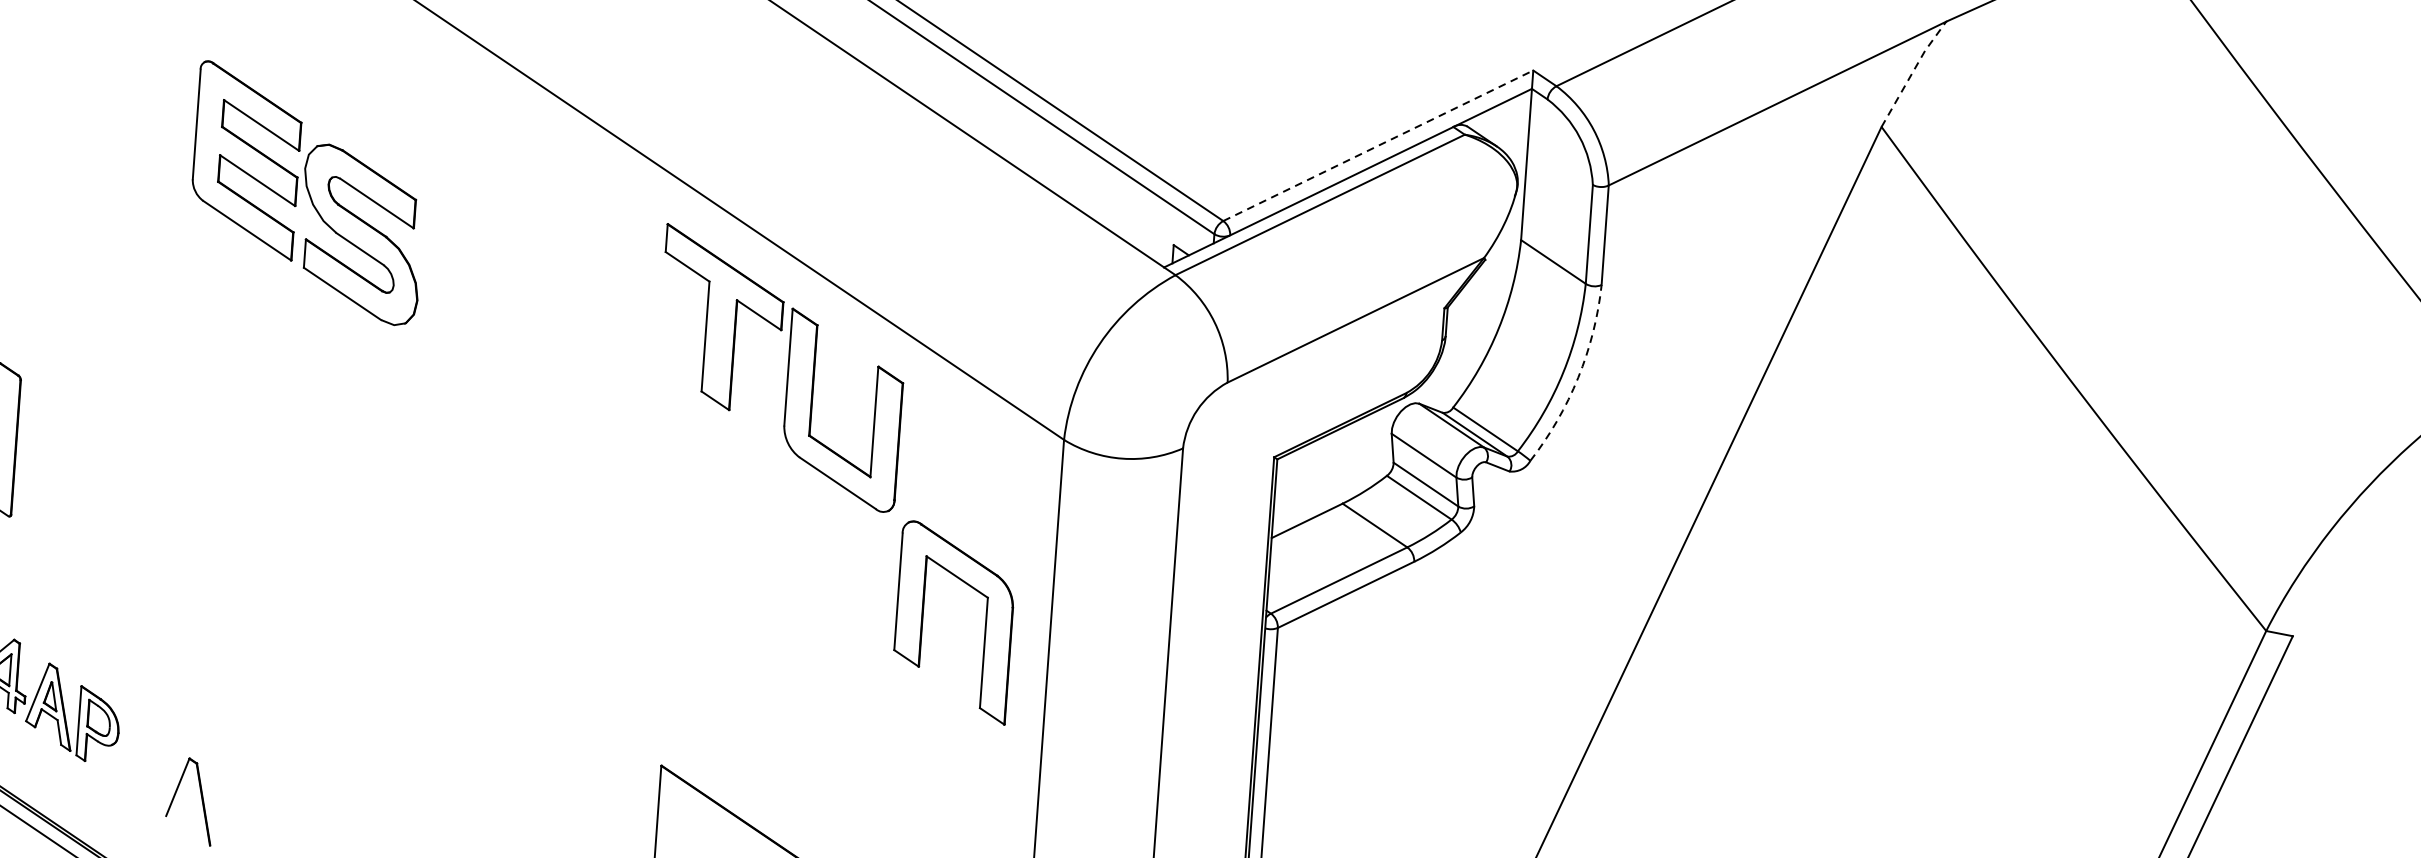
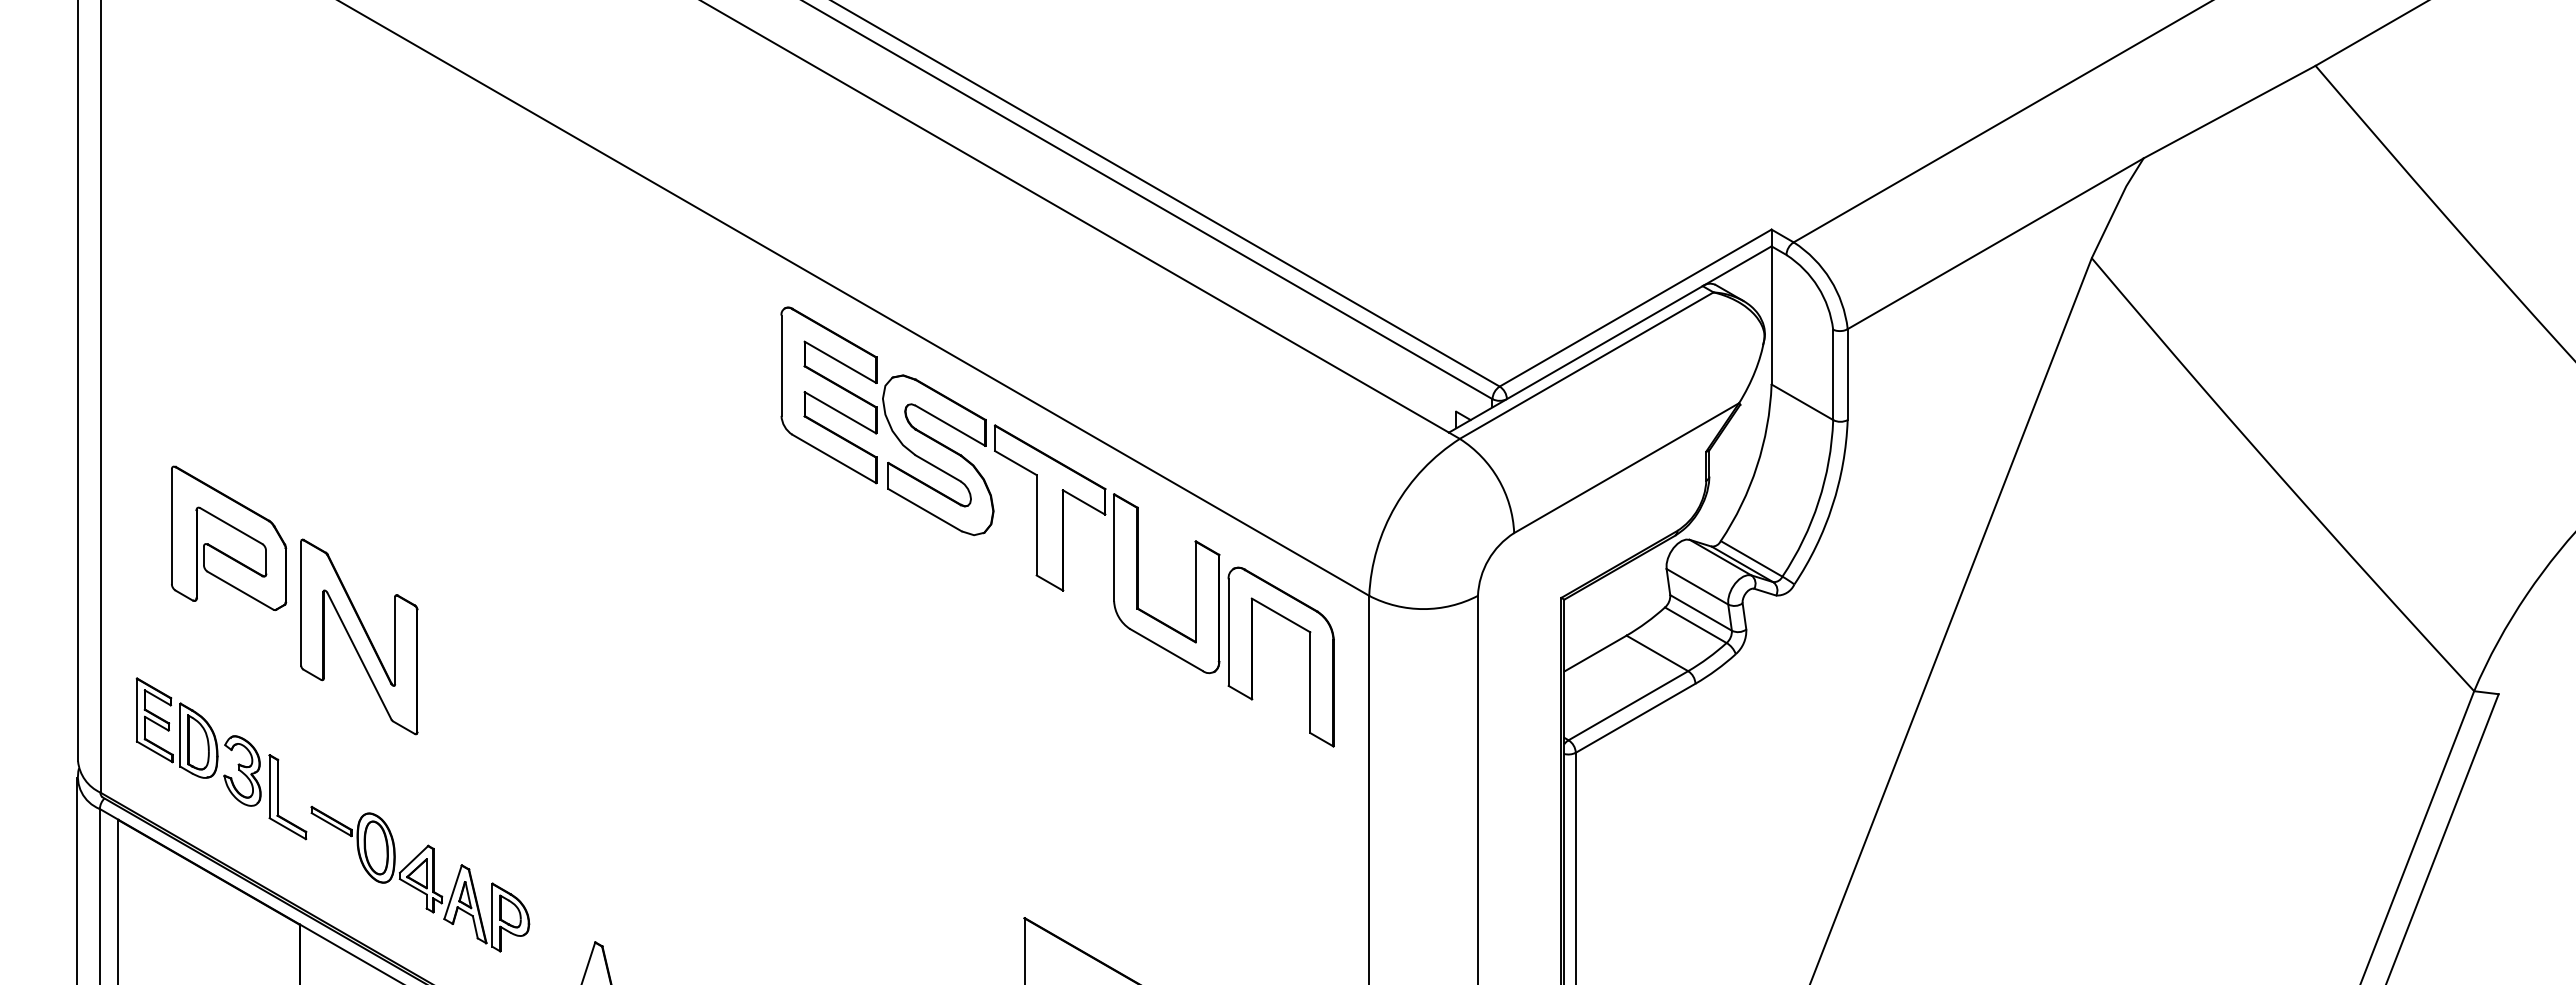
line: (1912, 72) -> (2116, 206), dashed -> solid
line: (1378, 146) -> (1635, 308), dashed -> solid
part: (308, 193) -> (887, 421), moved
arc: (1578, 377) -> (1832, 505), dashed -> solid
part: (922, 619) -> (1252, 656), moved

